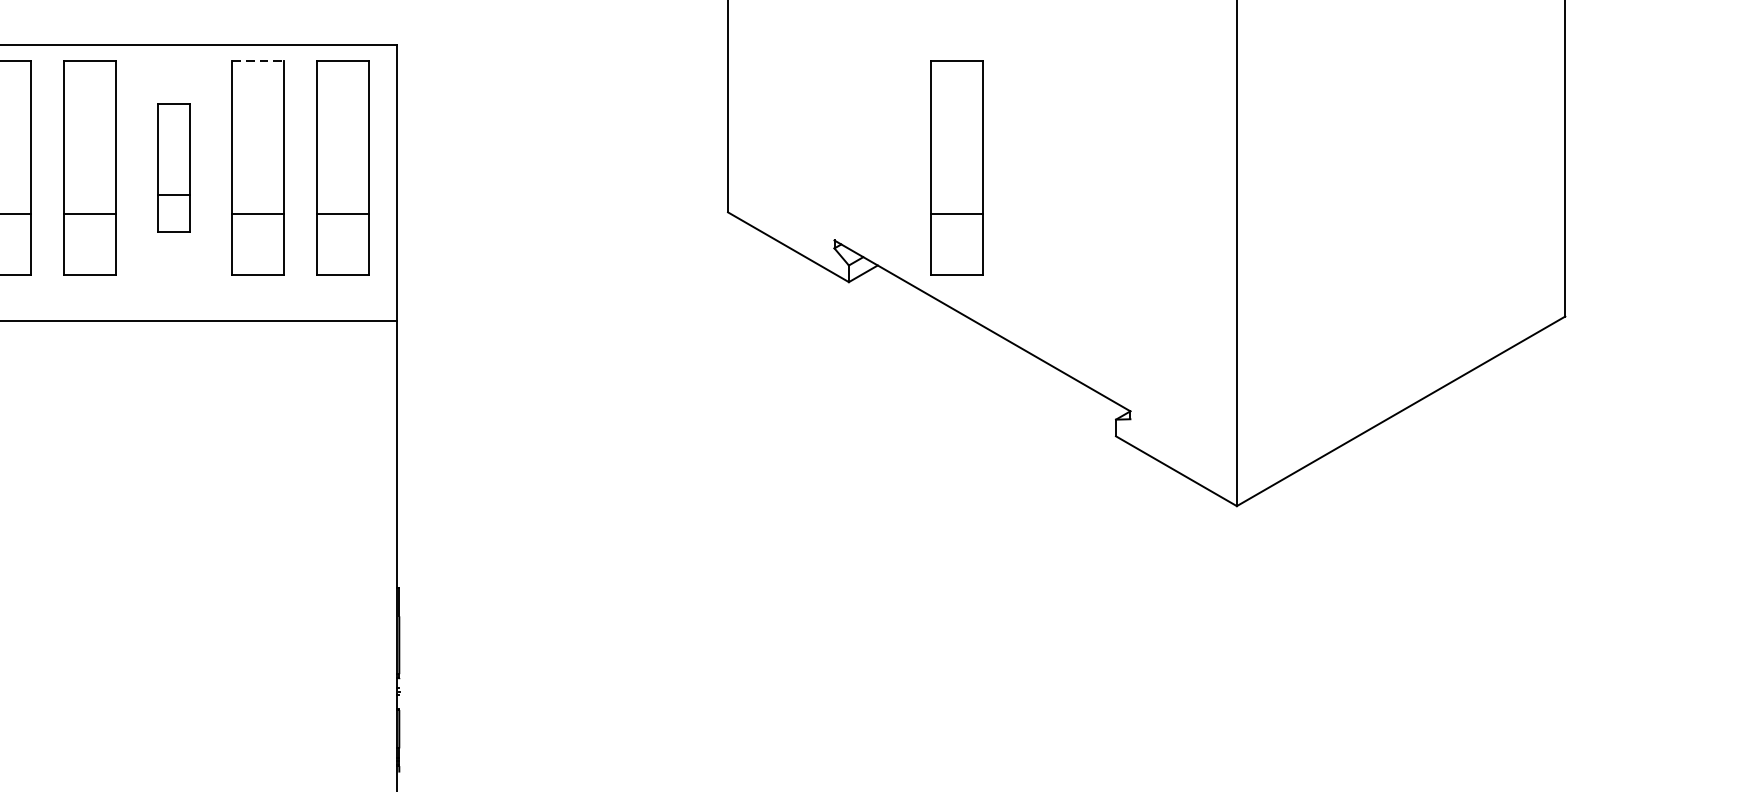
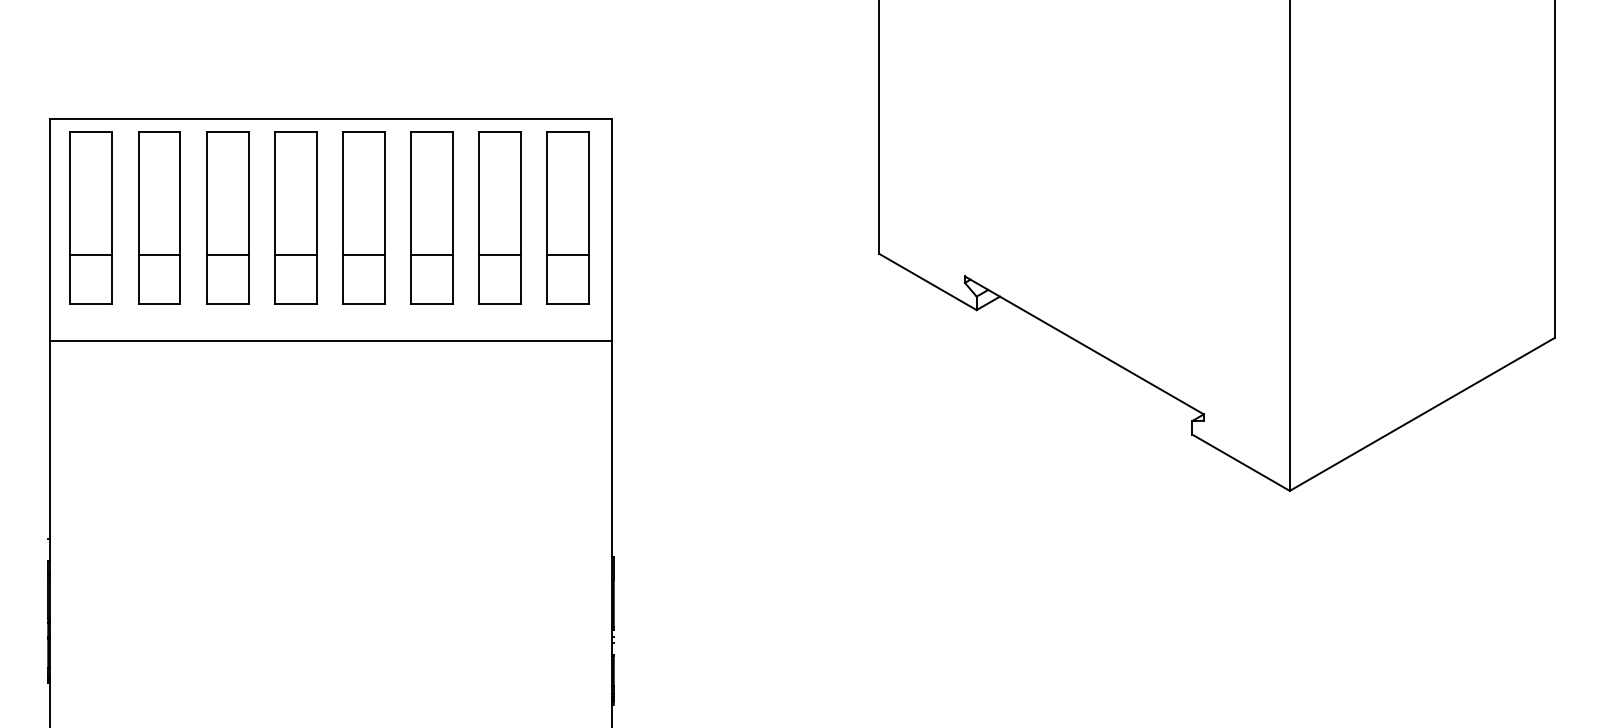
line: (257, 60) -> (499, 131), dashed -> solid
part: (173, 167) -> (431, 217), size x1.67
part: (956, 167) -> (1063, 217), removed

